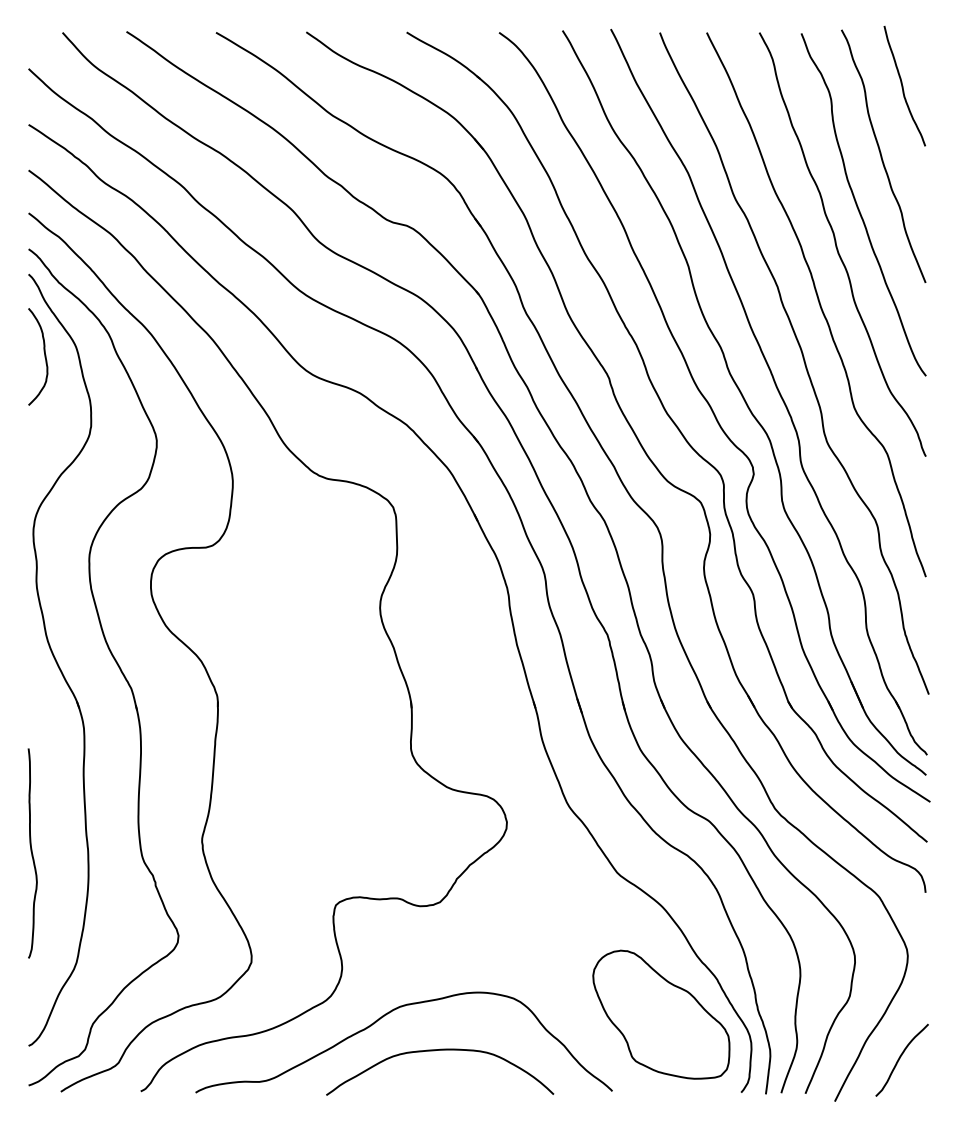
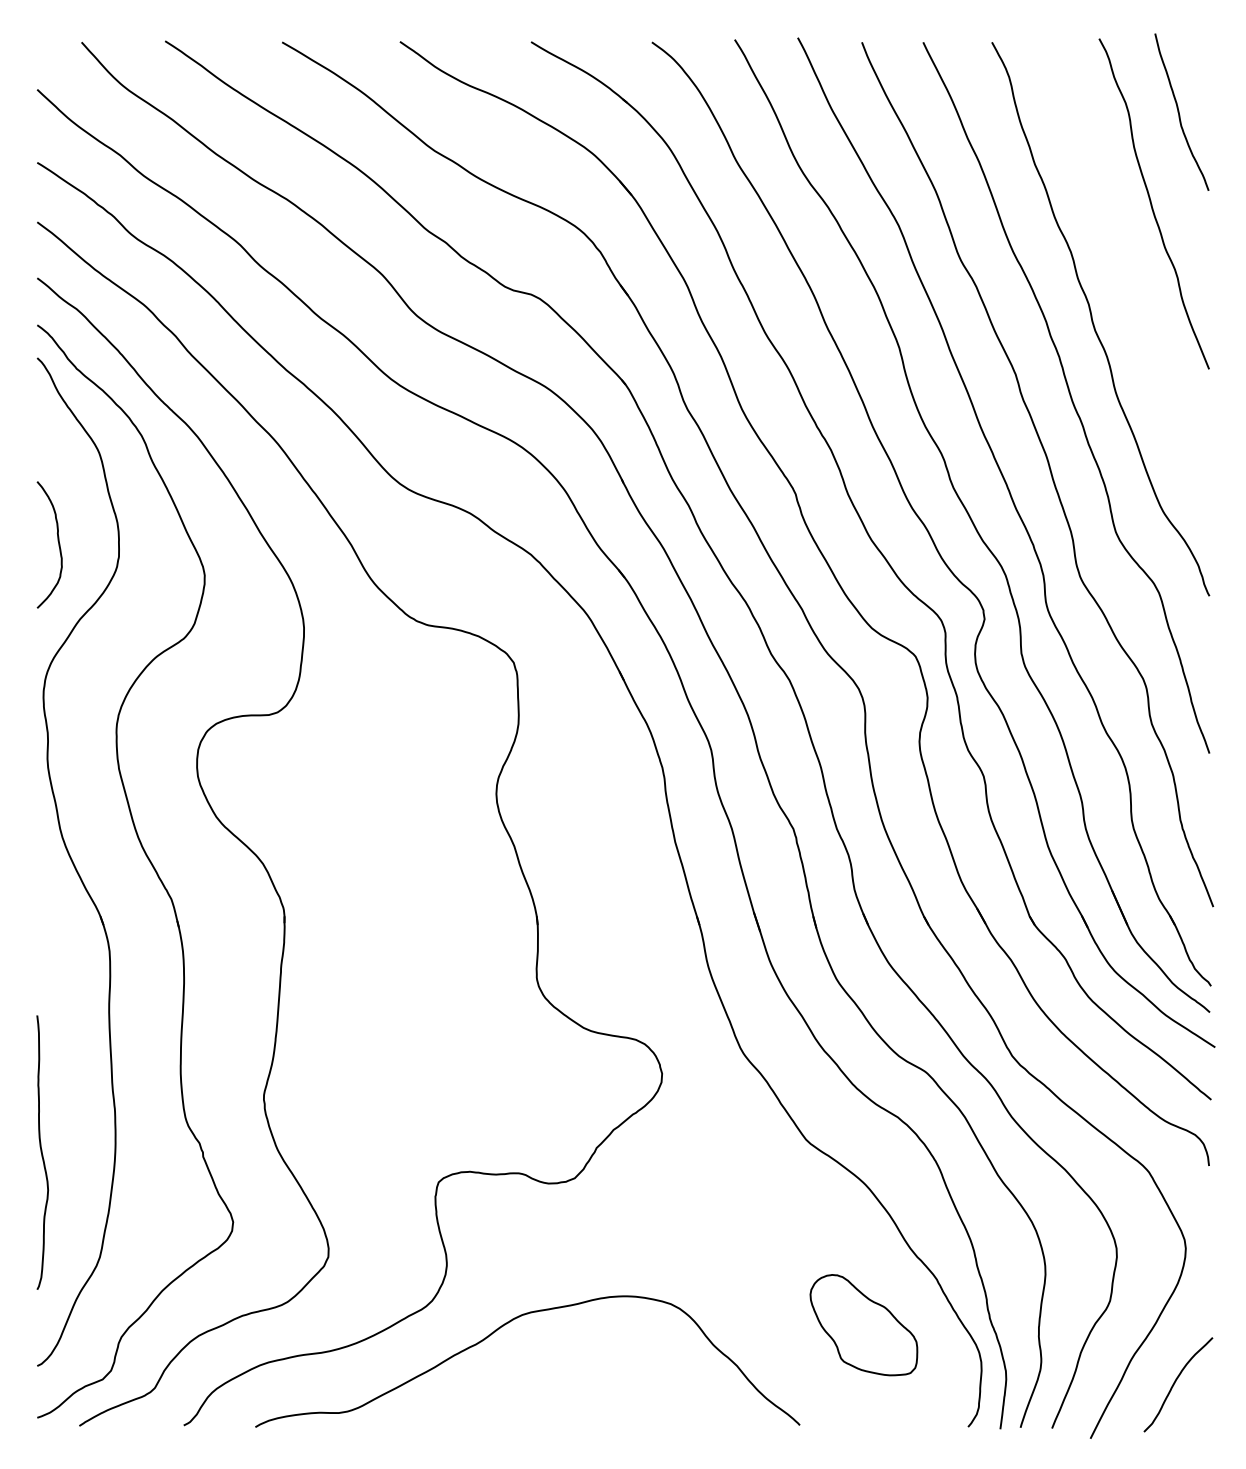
curve: (858, 207) -> (1121, 270), removed
curve: (44, 354) -> (57, 541), moved
curve: (32, 853) -> (42, 1152), moved
part: (661, 1014) -> (863, 1324), size x0.6
curve: (439, 1050) -> (573, 1372), removed

